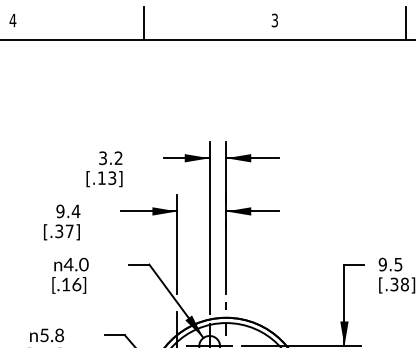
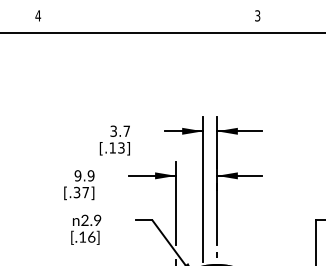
line: (143, 23) -> (147, 18), removed
text: (118, 157) -> (126, 130), 3.2 -> 3.7
text: (75, 211) -> (90, 175), 9.4 -> 9.9
text: (75, 264) -> (90, 220), 4.0 -> 2.9

